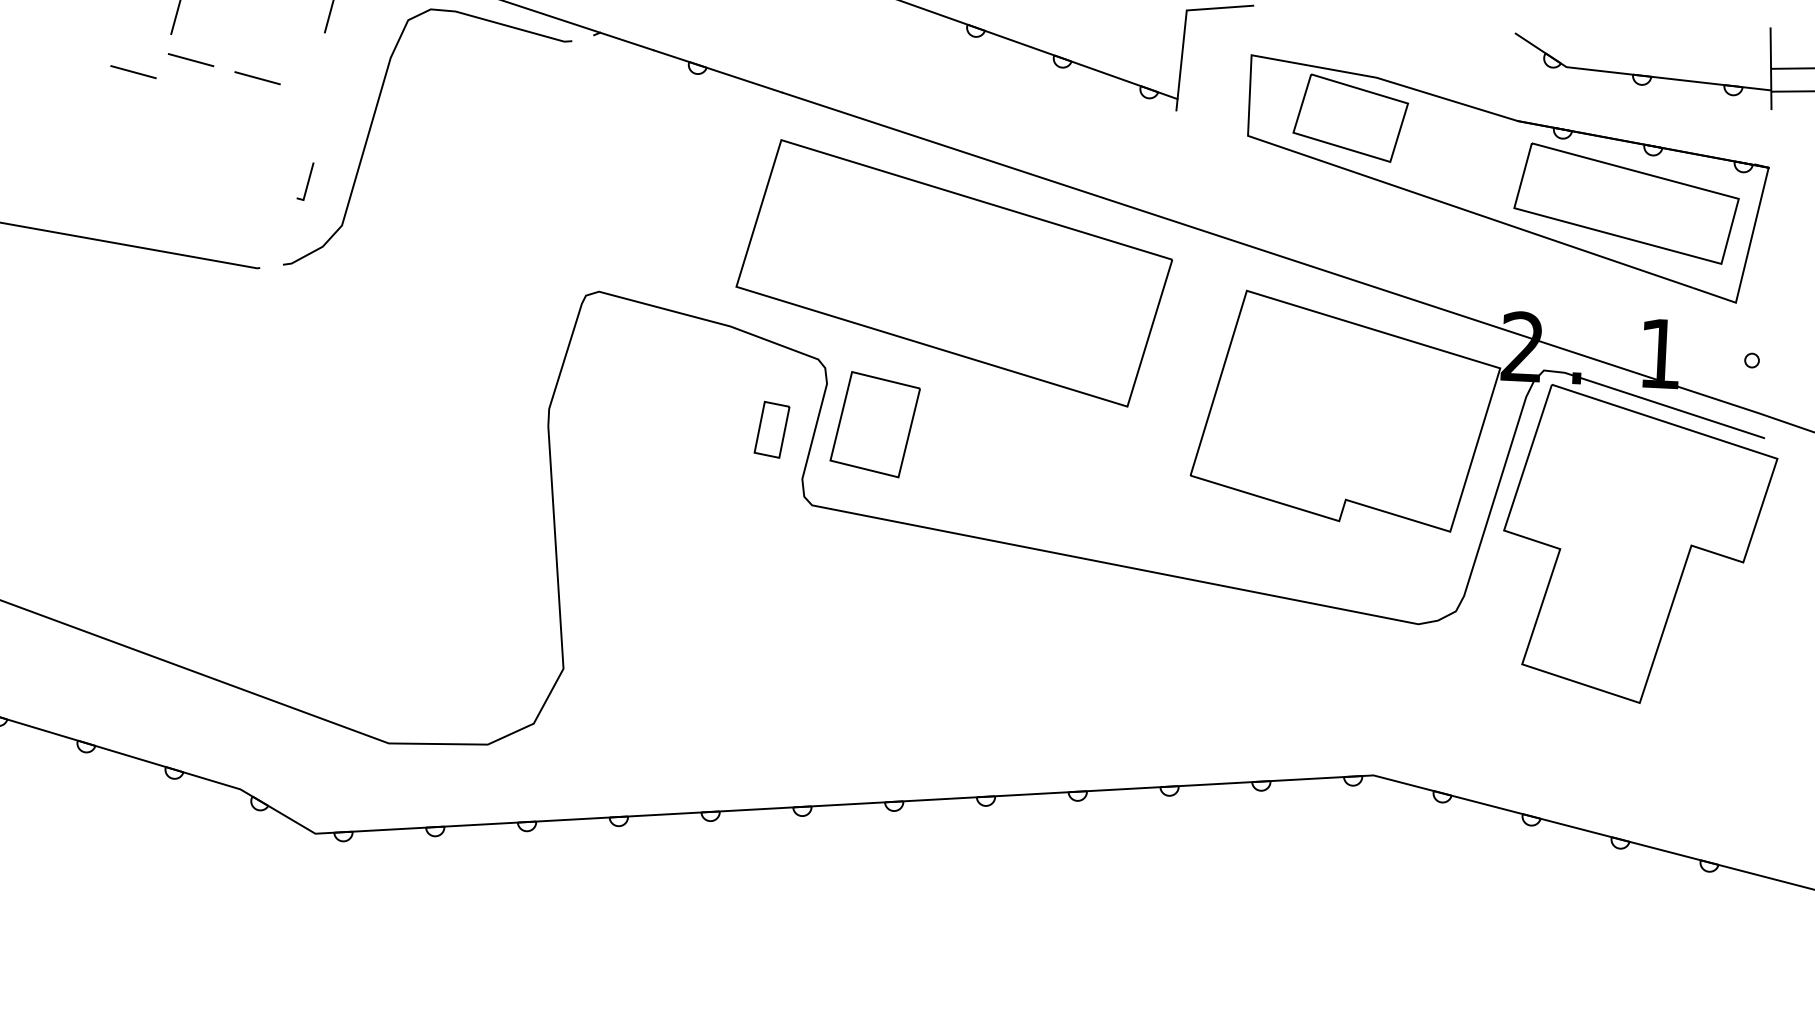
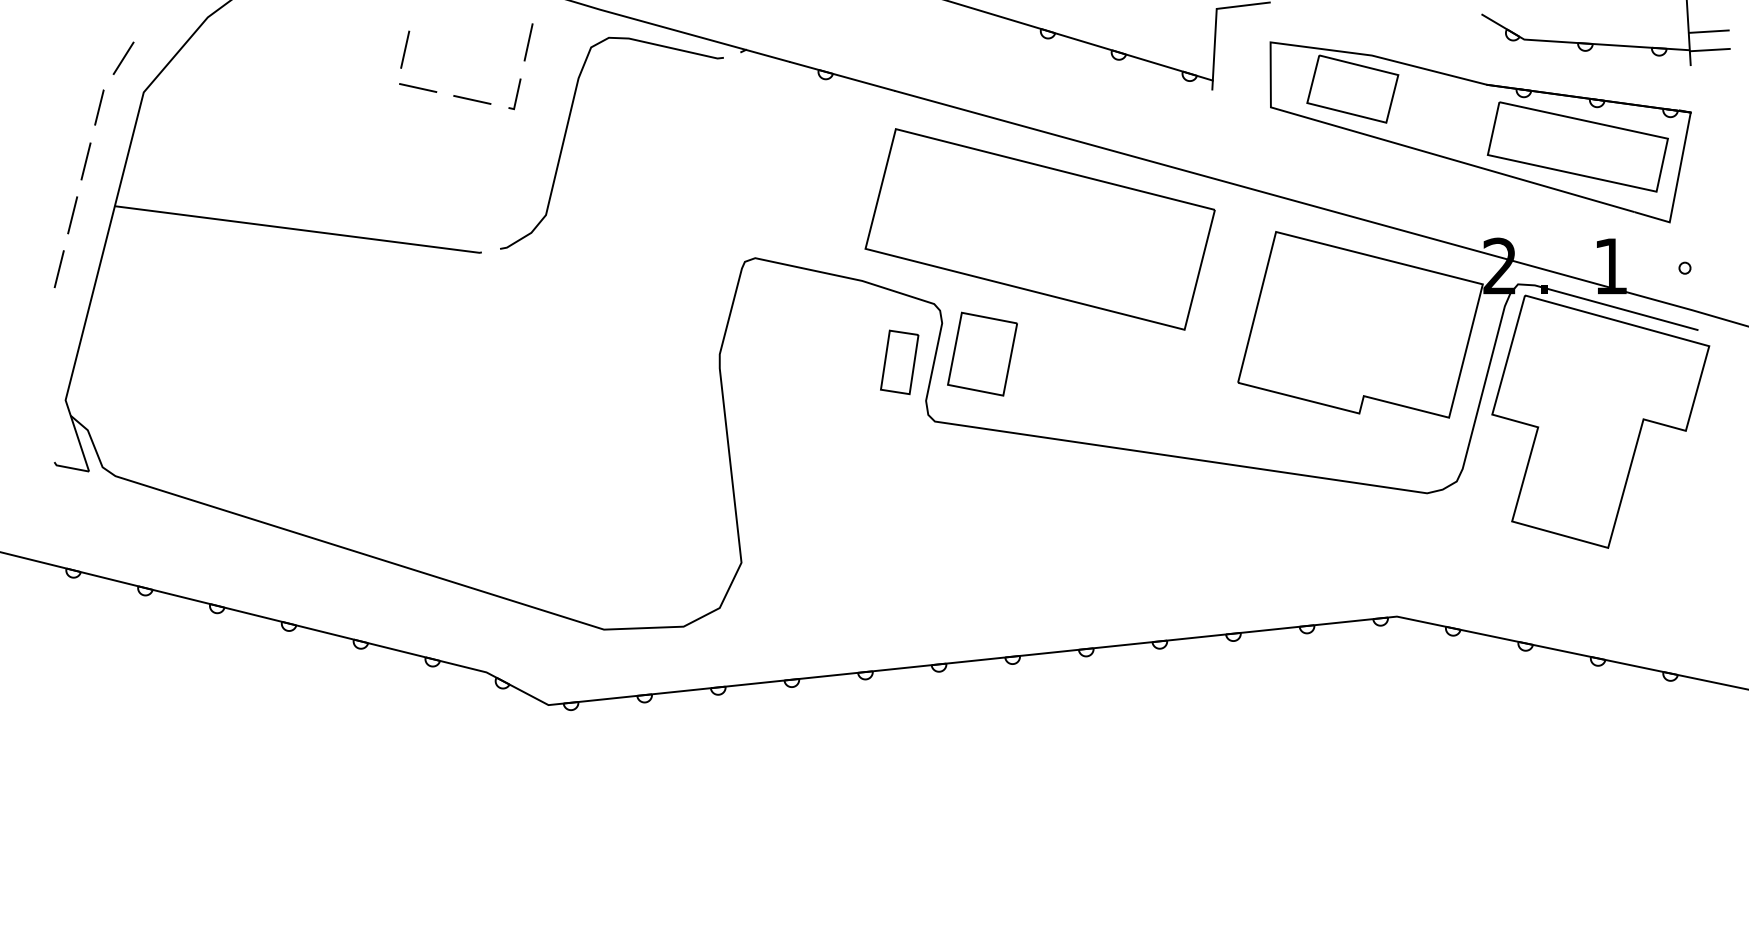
line: (133, 71) -> (372, 99), removed
line: (307, 182) -> (516, 94), moved
part: (771, 429) -> (899, 362), size x1.43

